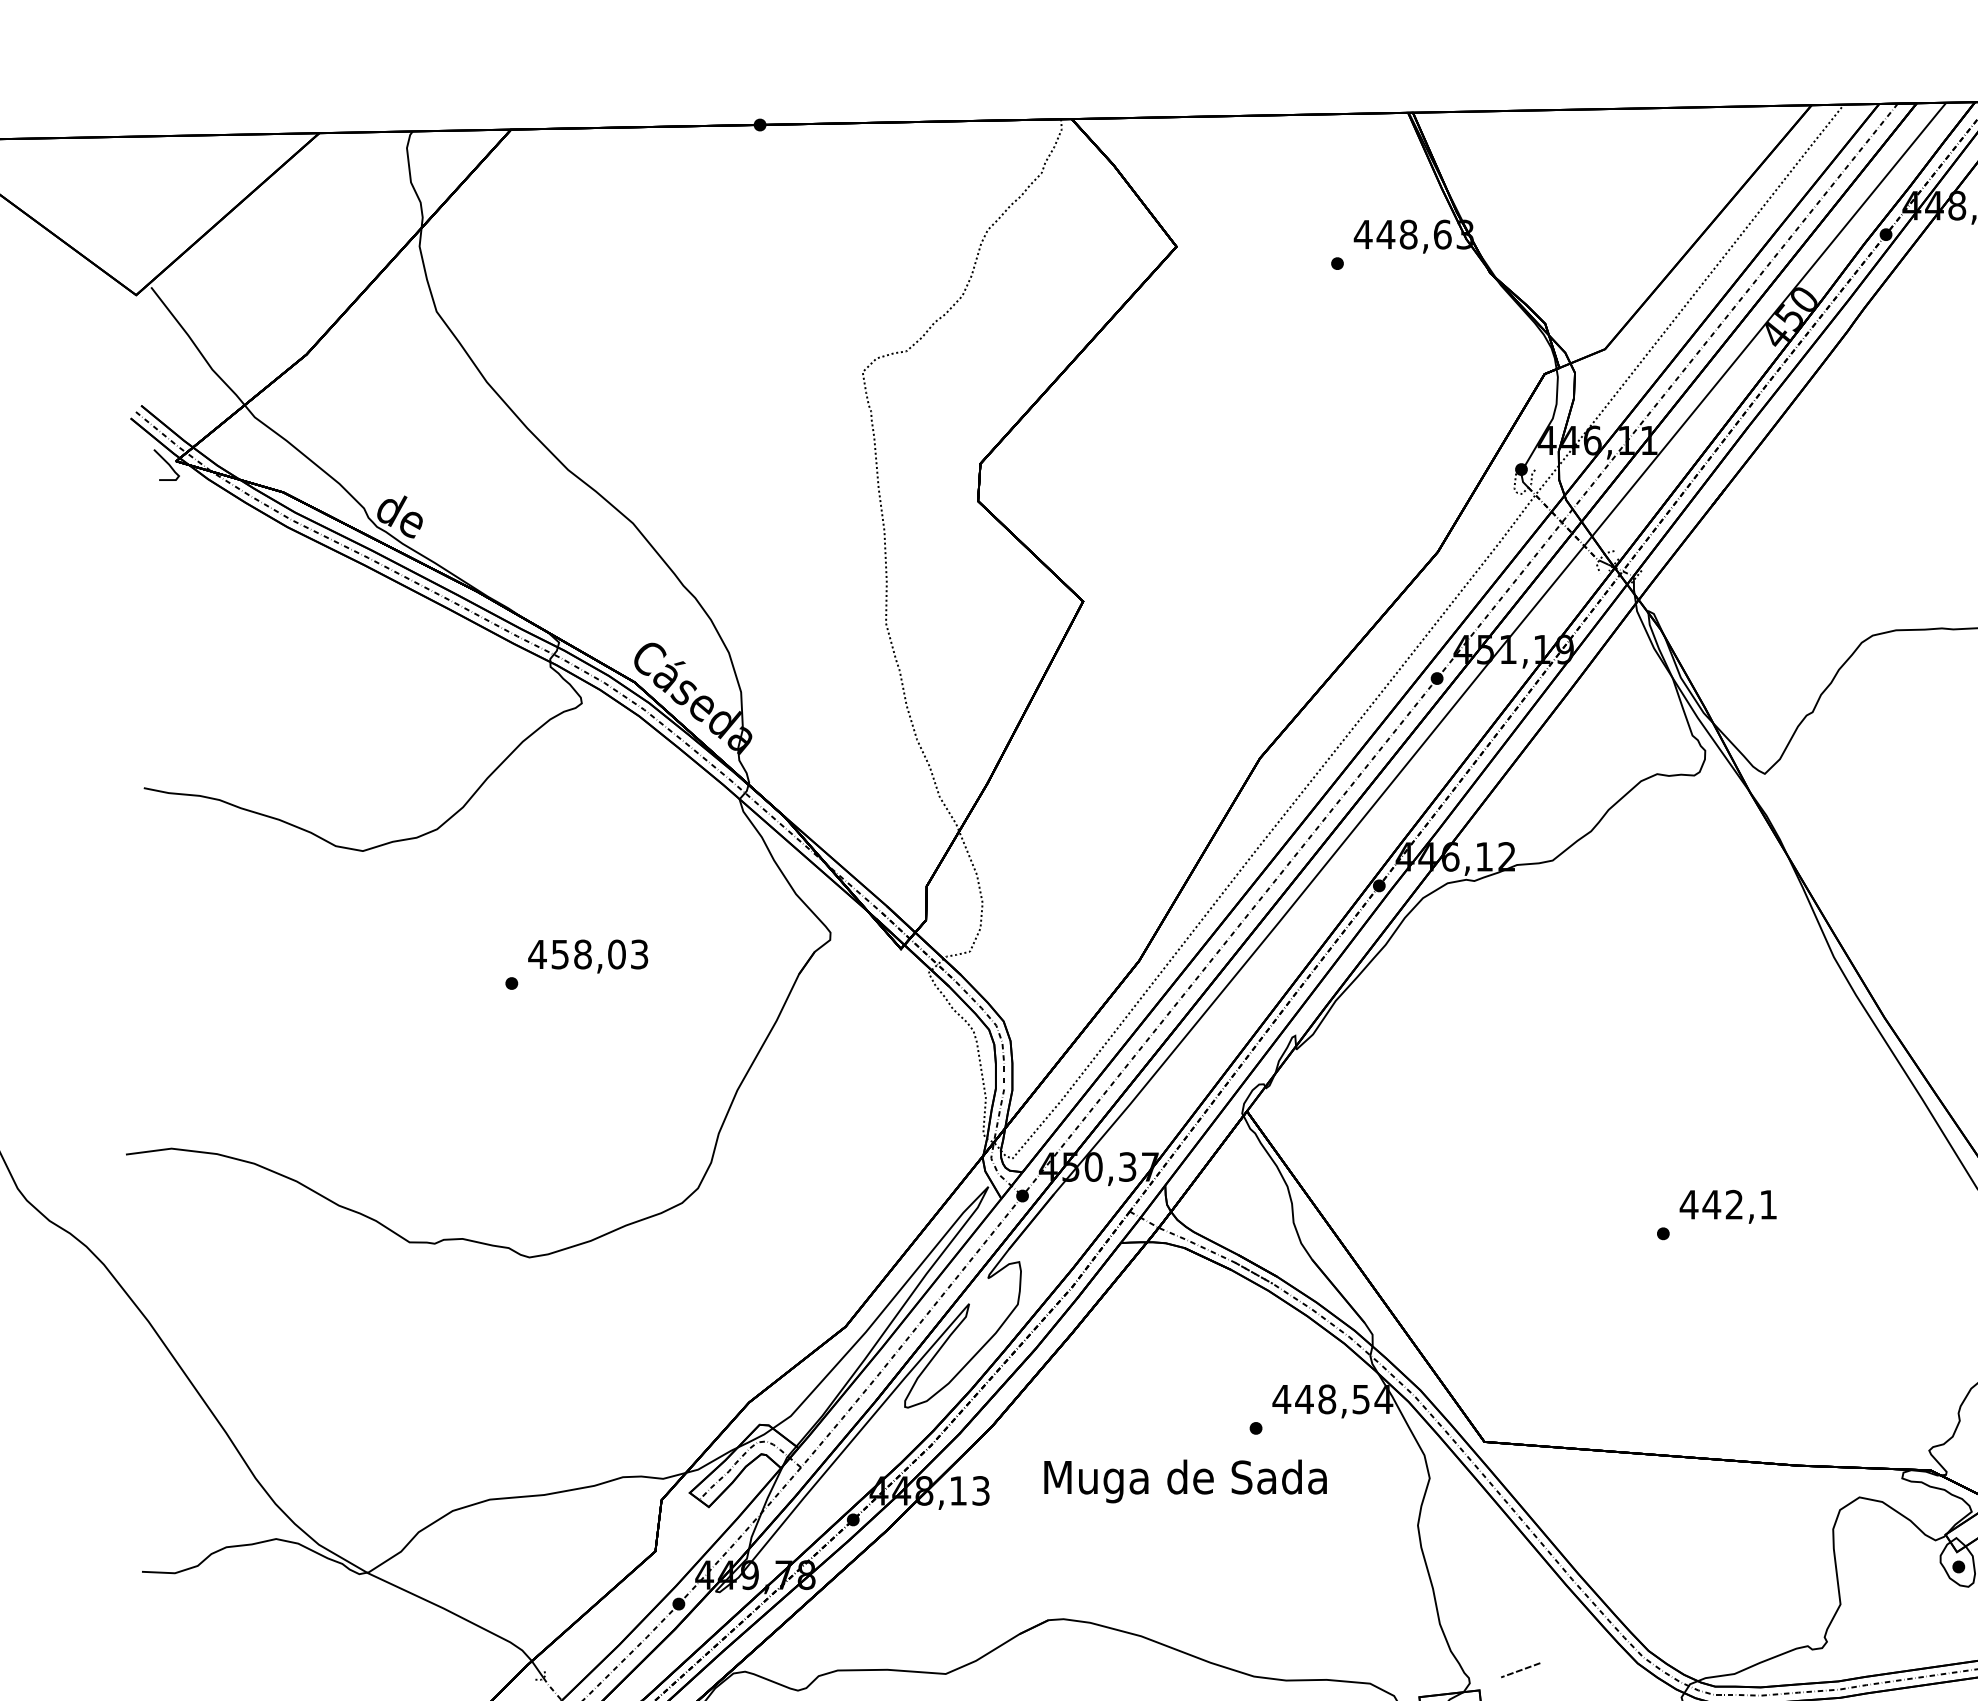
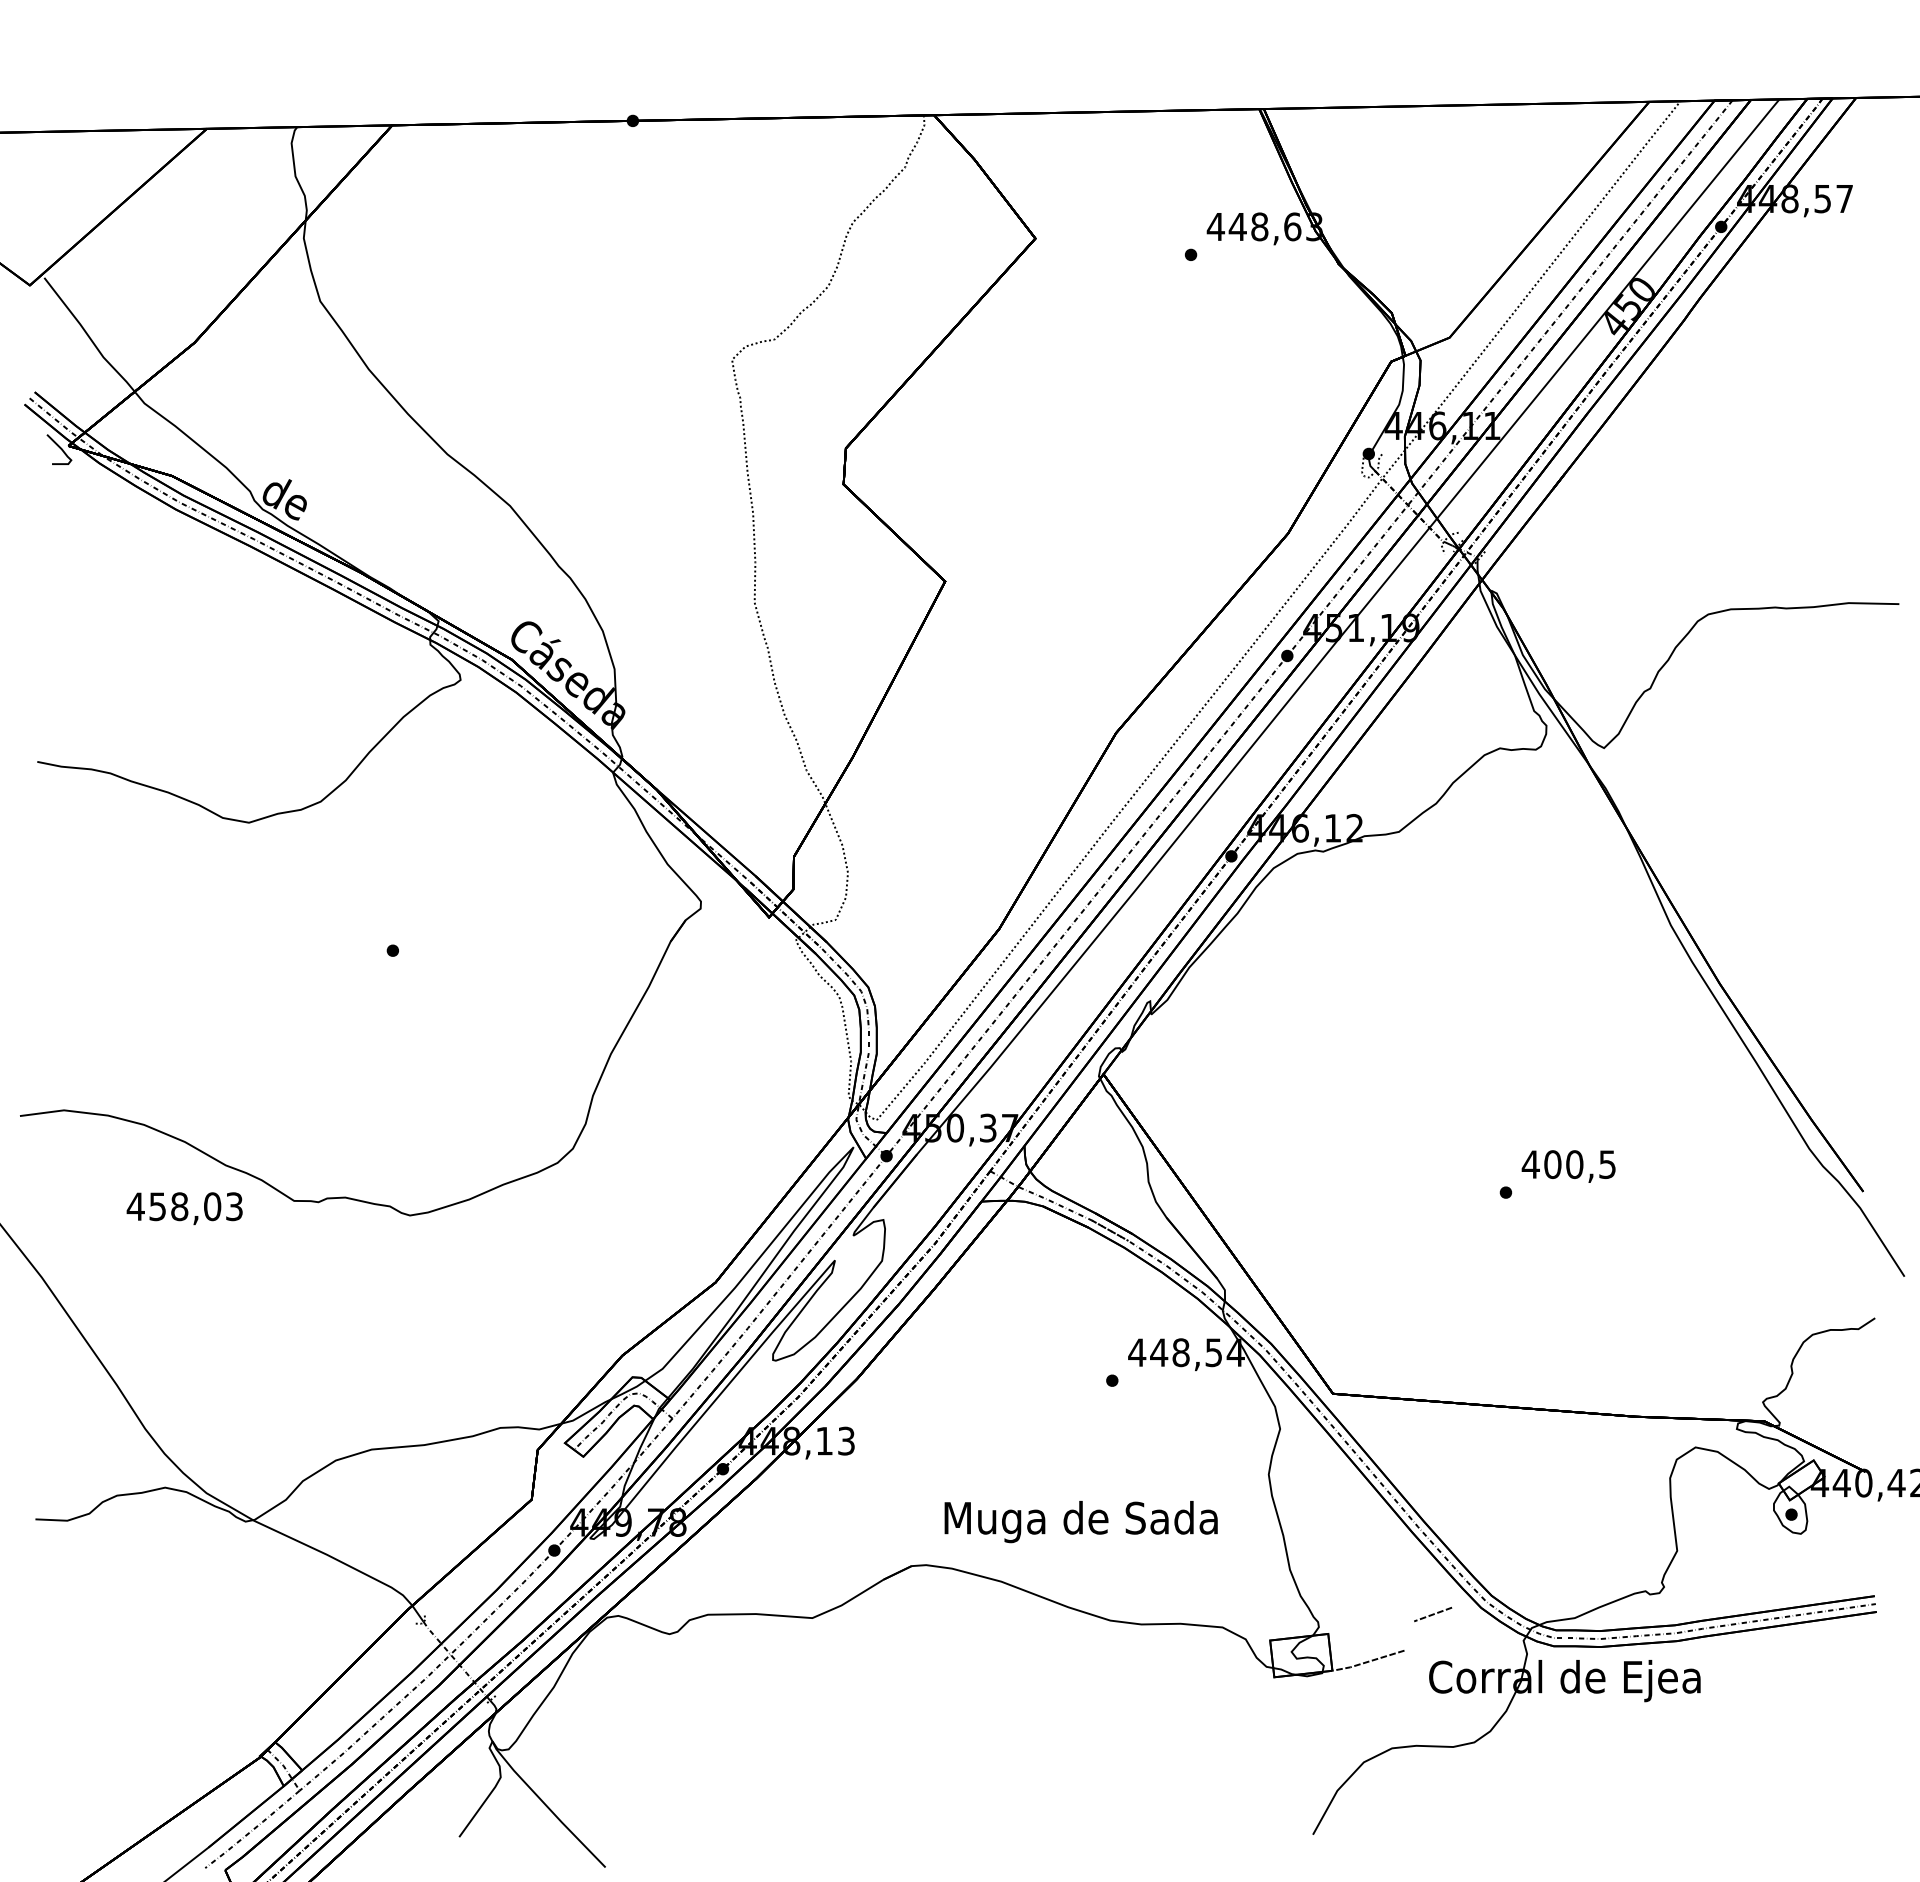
text: (587, 956) -> (184, 1208), moved
text: (1739, 1204) -> (1579, 1164), 442,1 -> 400,5
text: (1184, 1481) -> (1080, 1522), moved
line: (1521, 1670) -> (1433, 1614), moved

